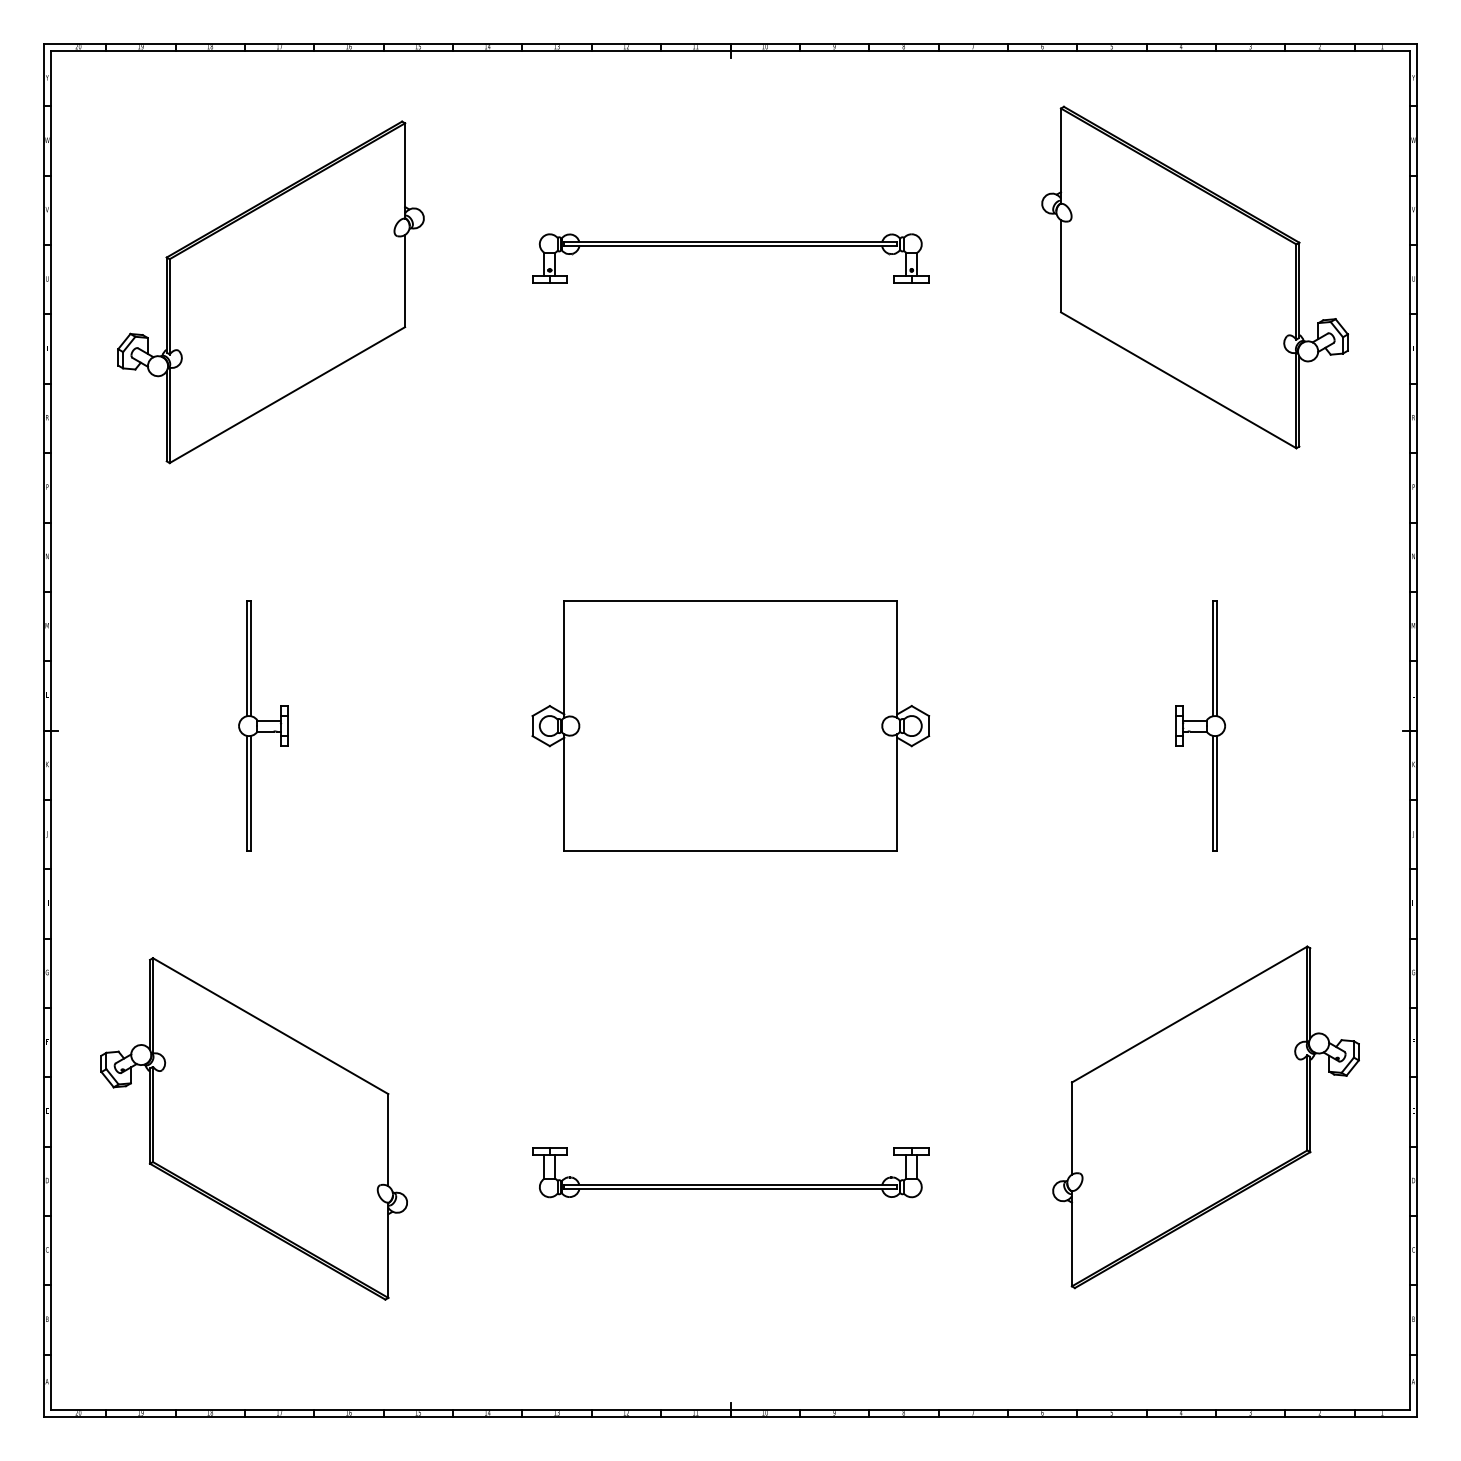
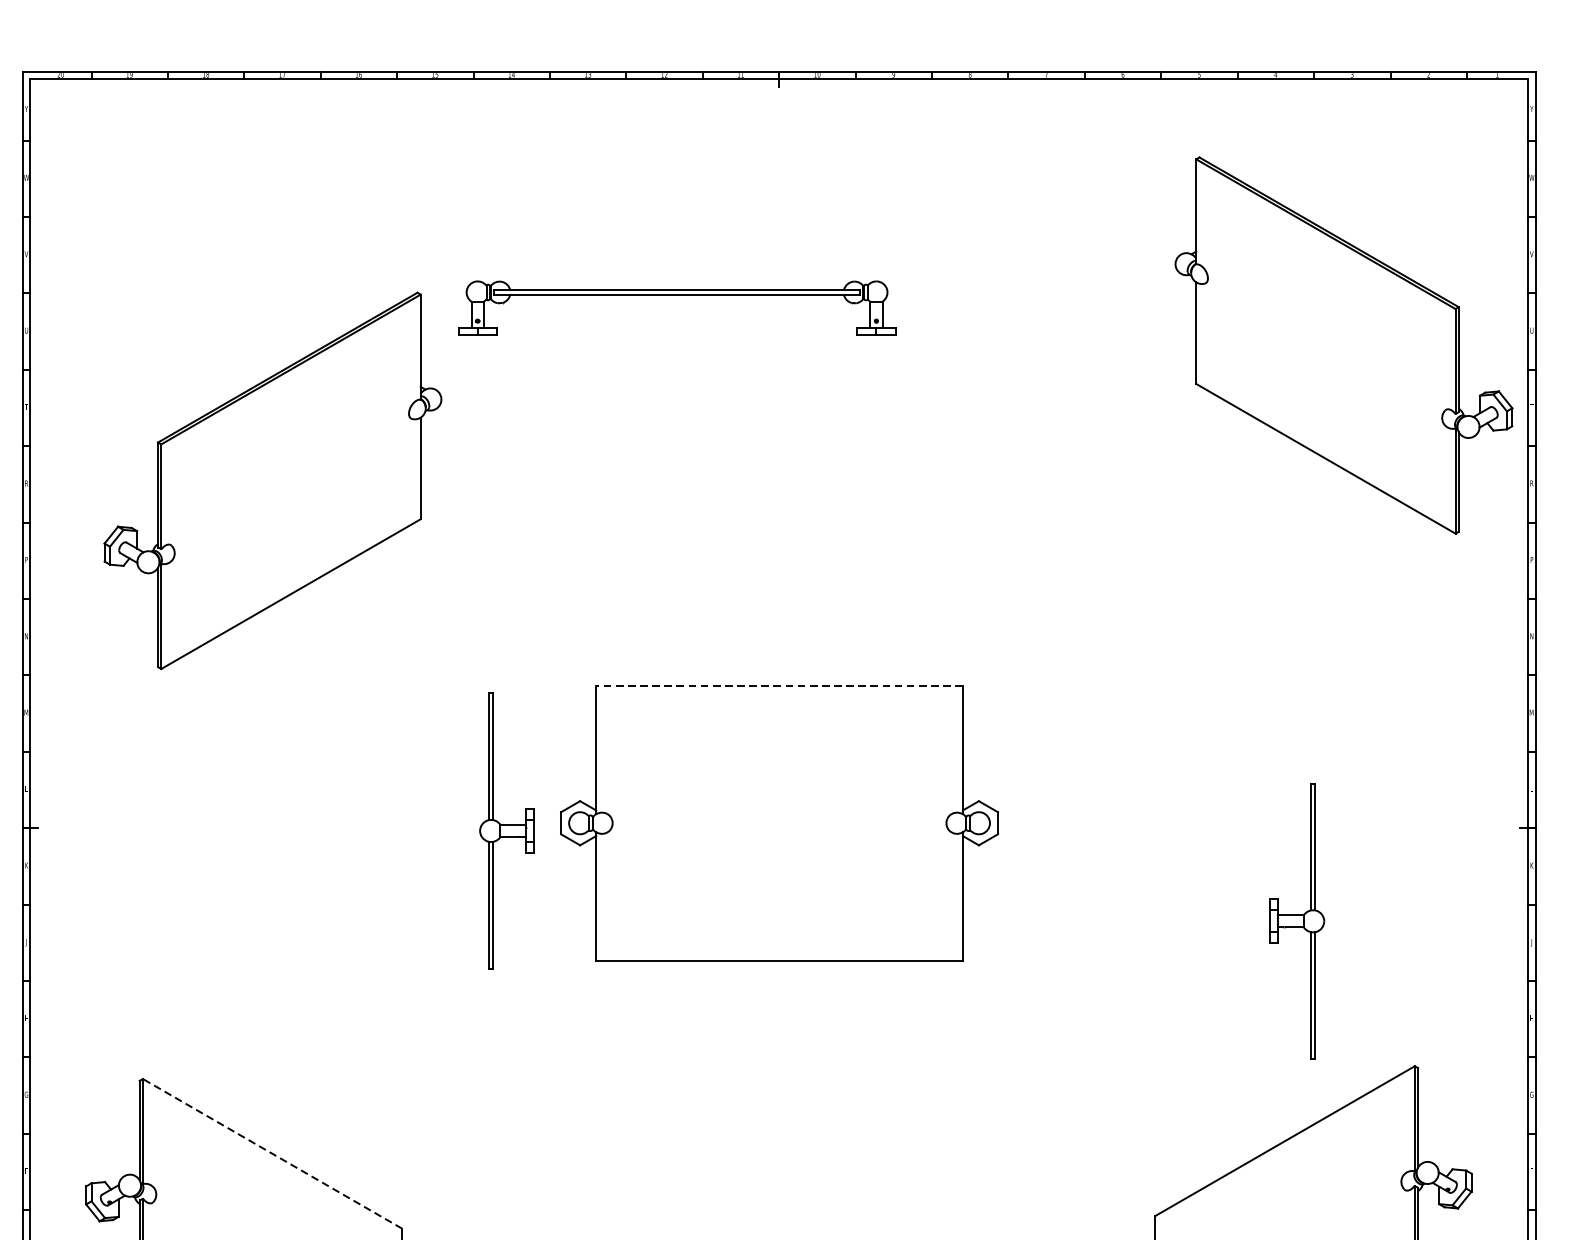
part: (730, 246) -> (676, 294), moved
part: (1195, 277) -> (1344, 345), moved
part: (270, 292) -> (272, 481), moved
line: (730, 601) -> (779, 685), solid -> dashed
part: (263, 725) -> (507, 830), moved
part: (1200, 725) -> (1297, 920), moved
line: (270, 1026) -> (272, 1154), solid -> dashed

